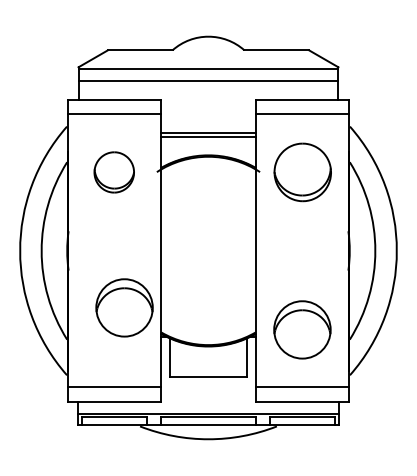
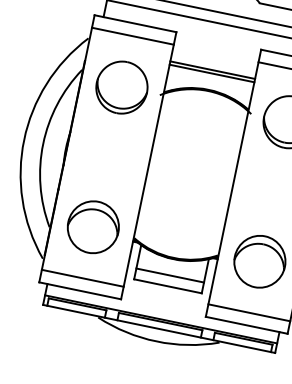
part: (114, 172) -> (122, 87), size x1.43
part: (124, 307) -> (93, 226), moved
line: (208, 364) -> (170, 275), added

